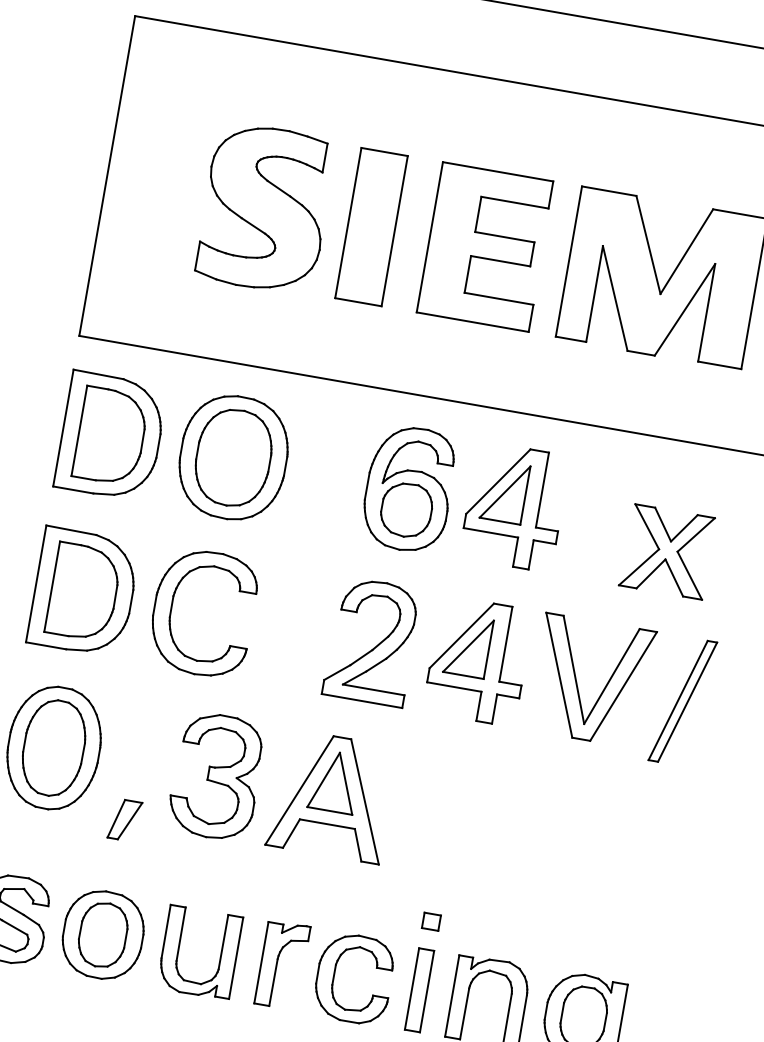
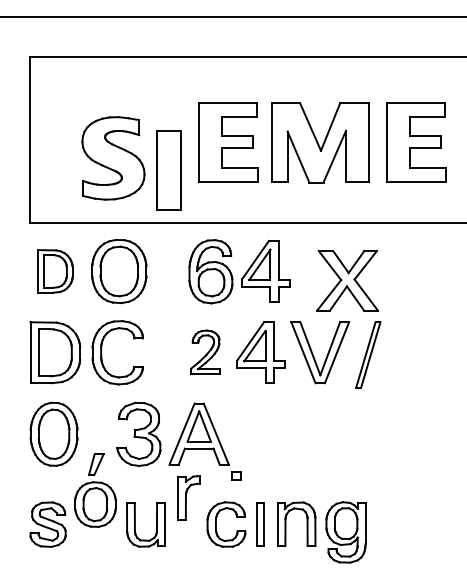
part: (265, 208) -> (113, 158), moved
part: (370, 227) -> (168, 170), moved
part: (111, 436) -> (55, 271), size x0.7
part: (665, 551) -> (346, 280), size x1.4
part: (371, 640) -> (205, 351), size x0.7
part: (431, 921) -> (236, 475), moved
part: (103, 934) -> (95, 504), moved
part: (281, 964) -> (188, 497), moved

